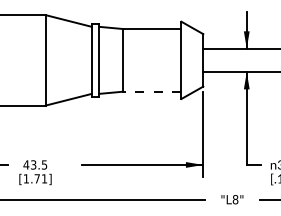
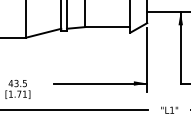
line: (151, 91) -> (107, 26), dashed -> solid
text: (235, 199) -> (172, 110), "L8" -> "L1"

